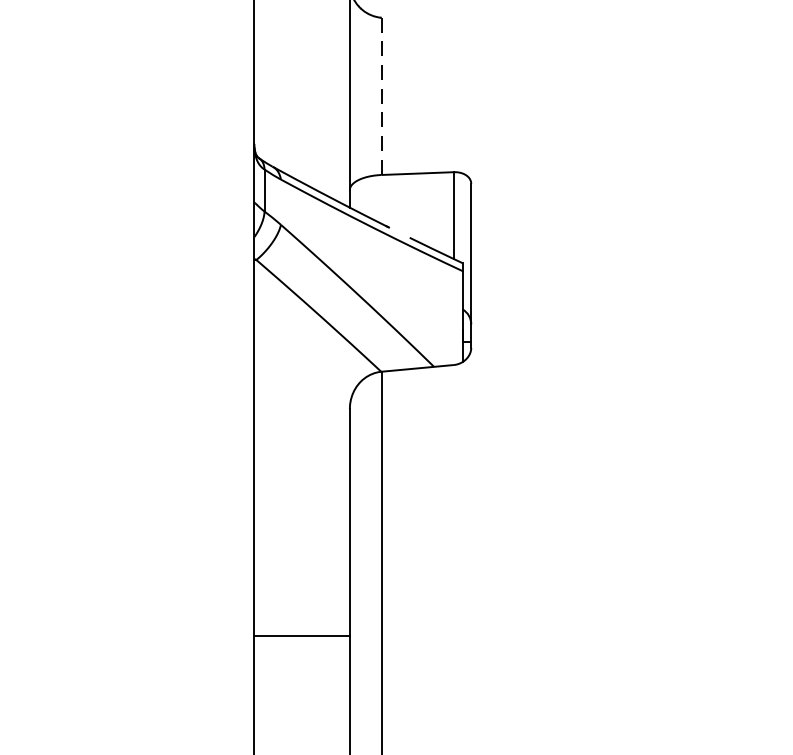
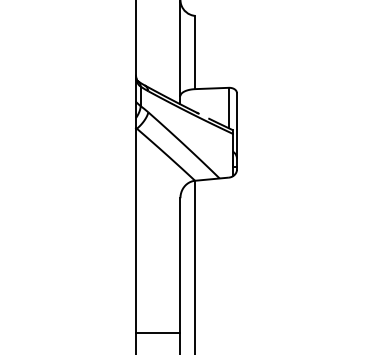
line: (382, 96) -> (195, 52), dashed -> solid
line: (302, 635) -> (158, 332), moved

